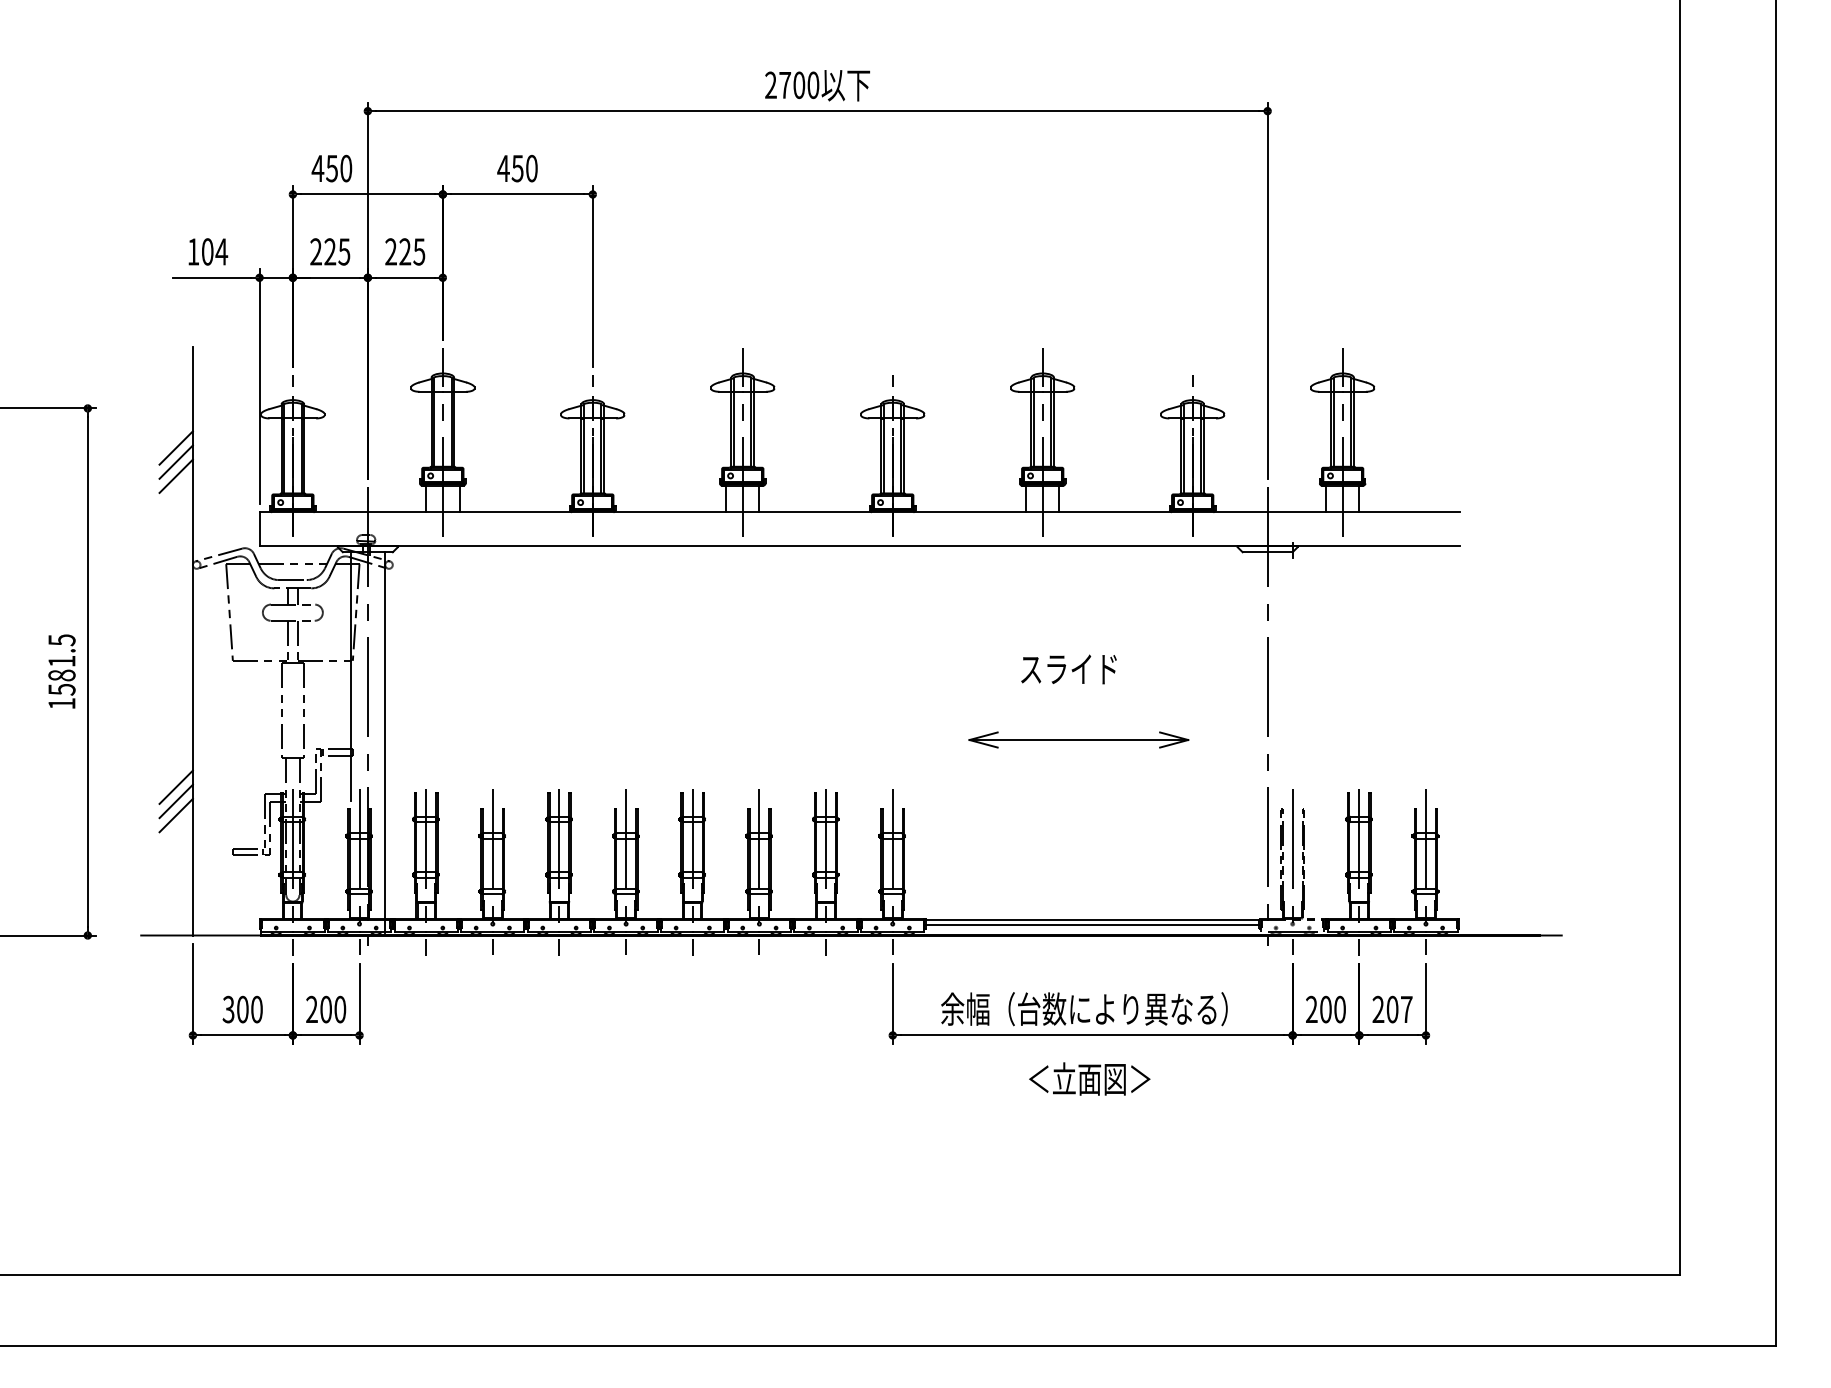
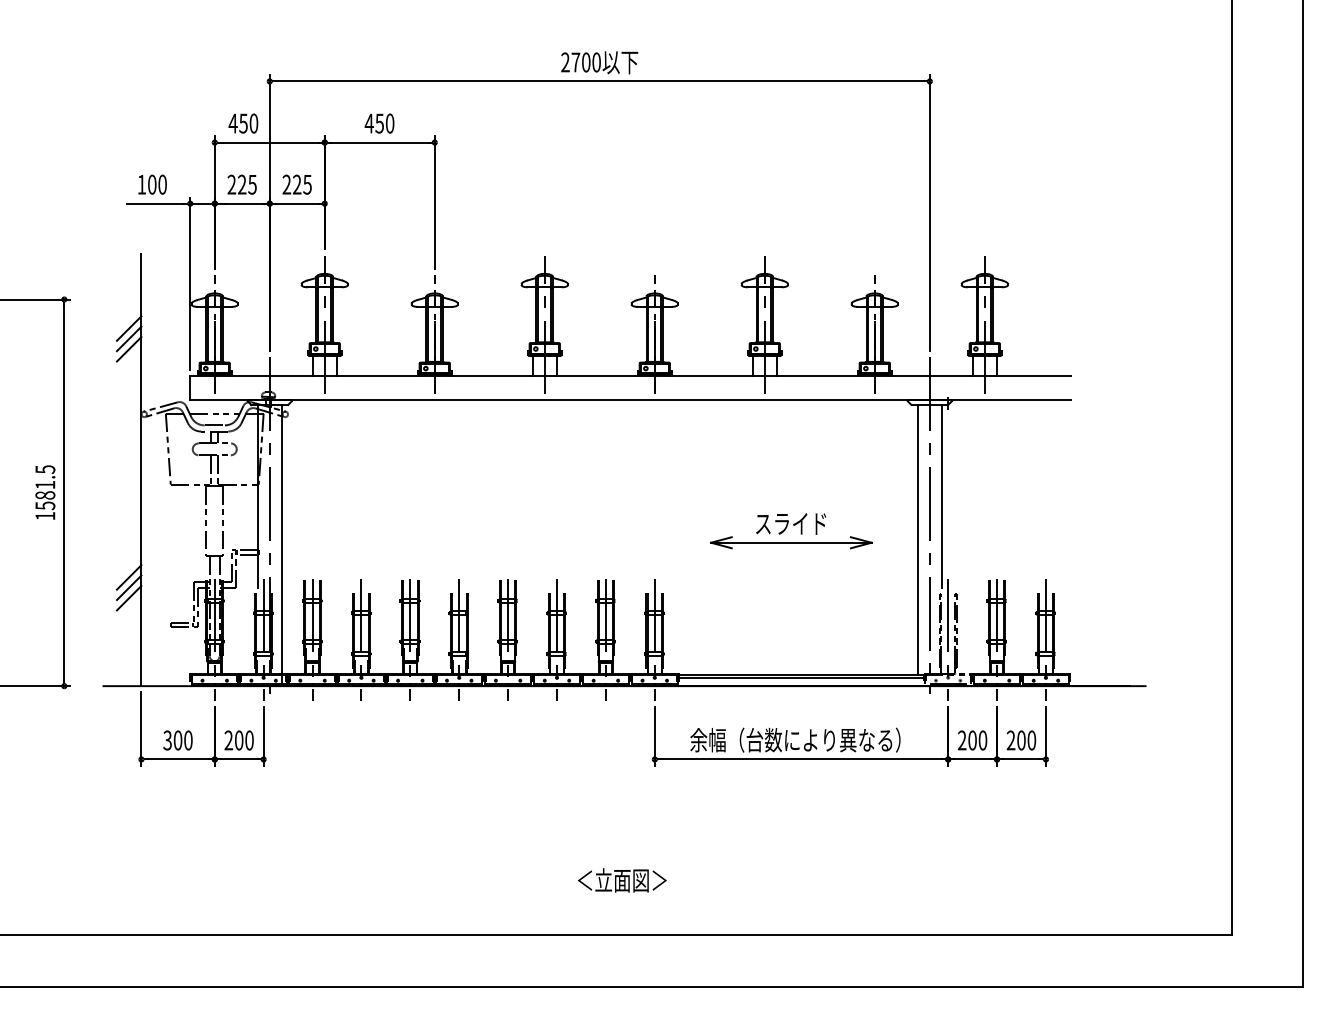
text: (221, 251) -> (162, 184), 104 -> 100
text: (1068, 668) -> (790, 523), moved
line: (1284, 676) -> (942, 496), added
line: (1250, 736) -> (917, 540), added
text: (1406, 1009) -> (1031, 740), 207 -> 200
text: (1088, 1079) -> (621, 880), moved

